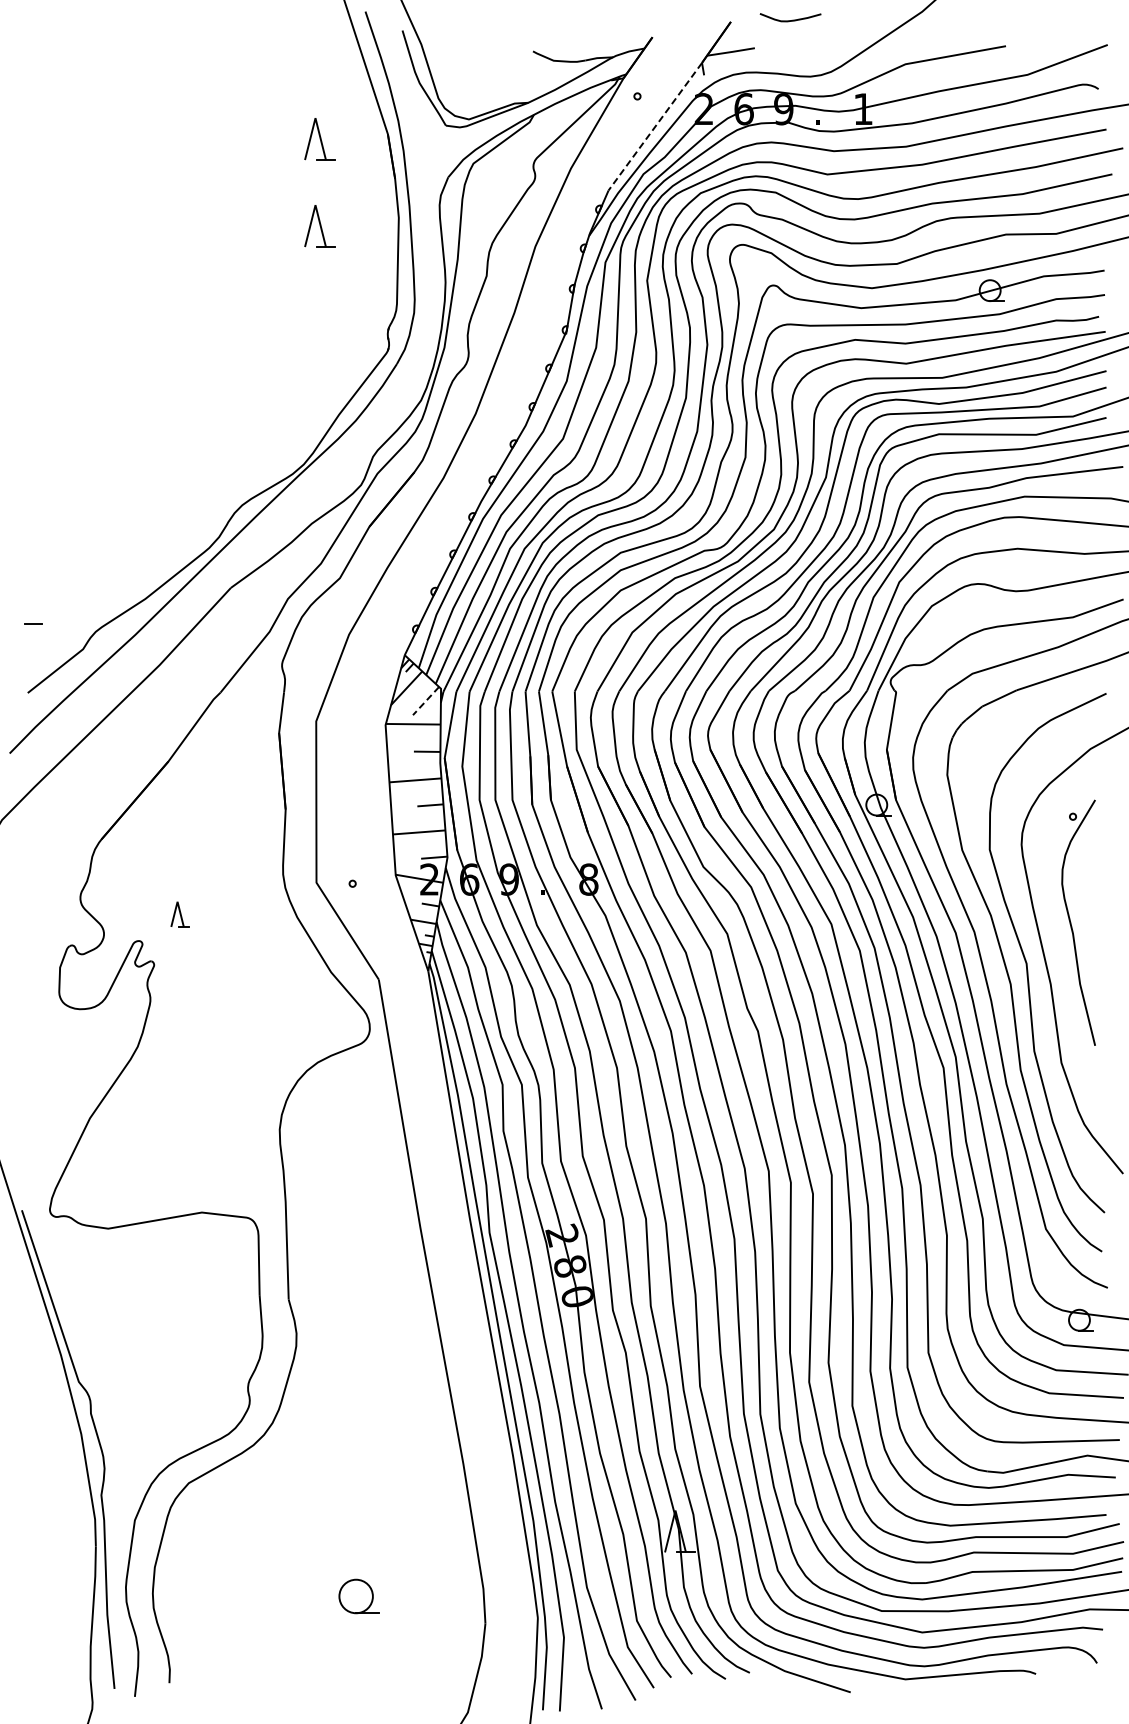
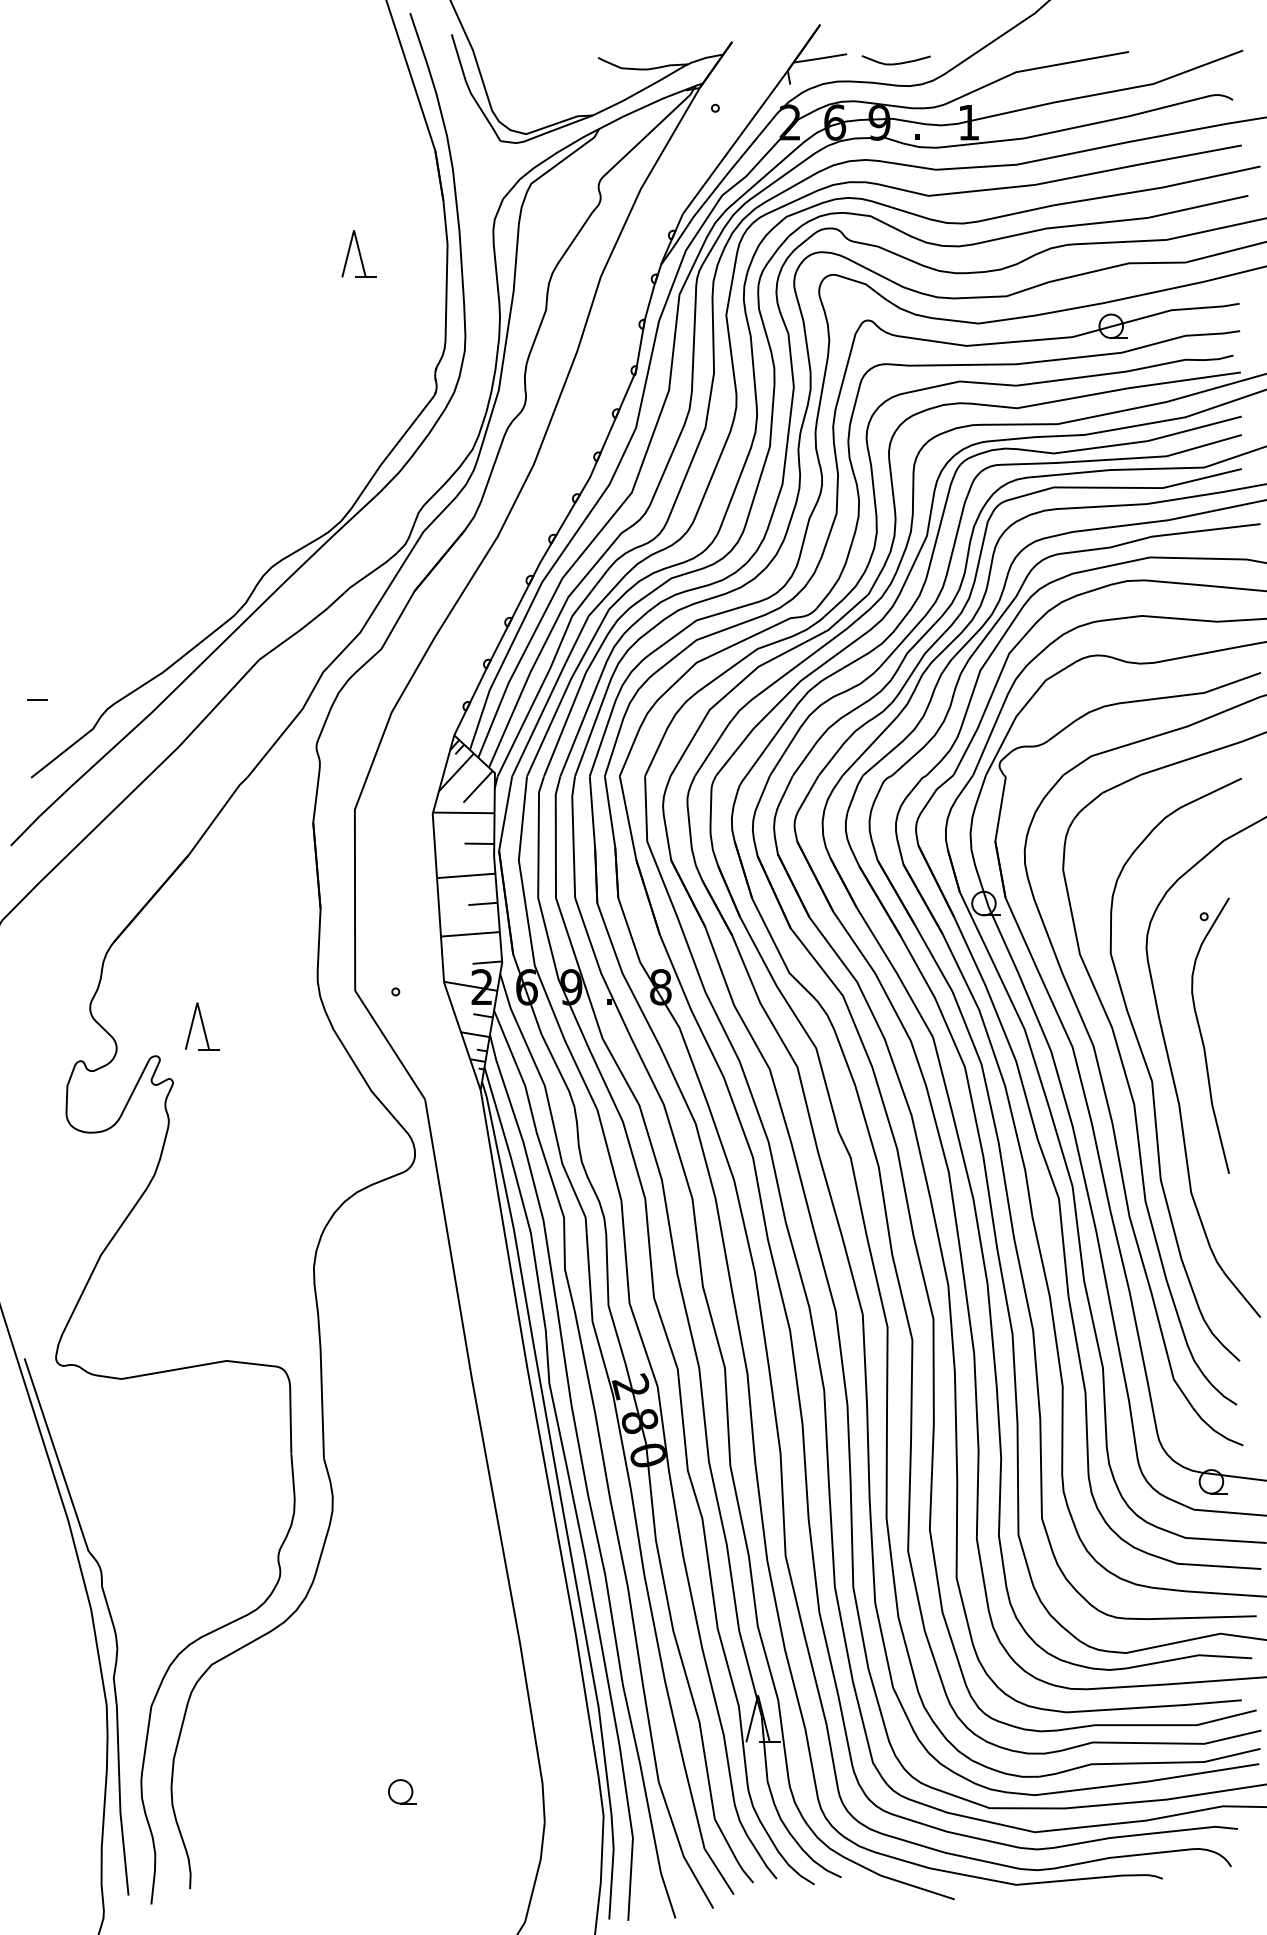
curve: (792, 19) -> (898, 62), moved
line: (655, 127) -> (735, 143), dashed -> solid
part: (319, 139) -> (358, 156), removed
line: (425, 701) -> (477, 787), dashed -> solid
part: (179, 914) -> (201, 1026), size x1.67
part: (358, 1596) -> (402, 1791), size x0.62

